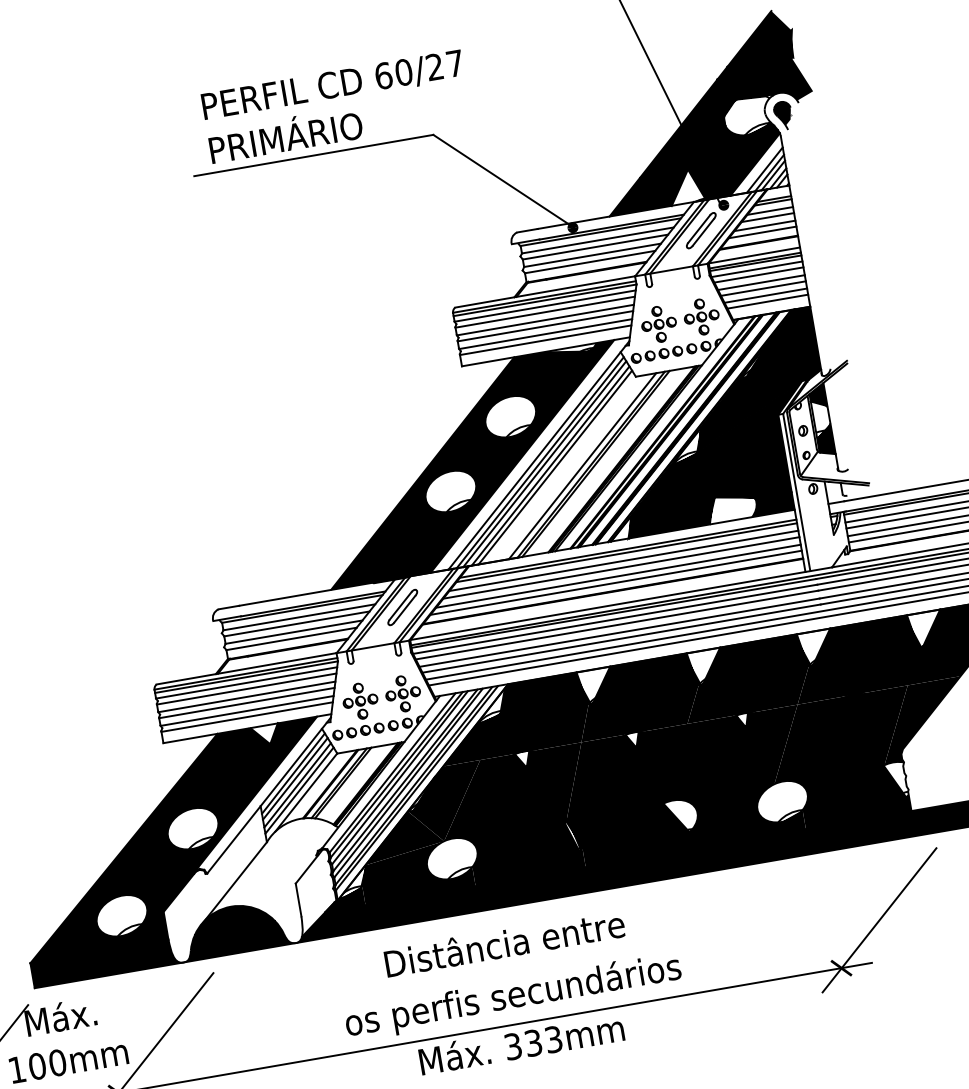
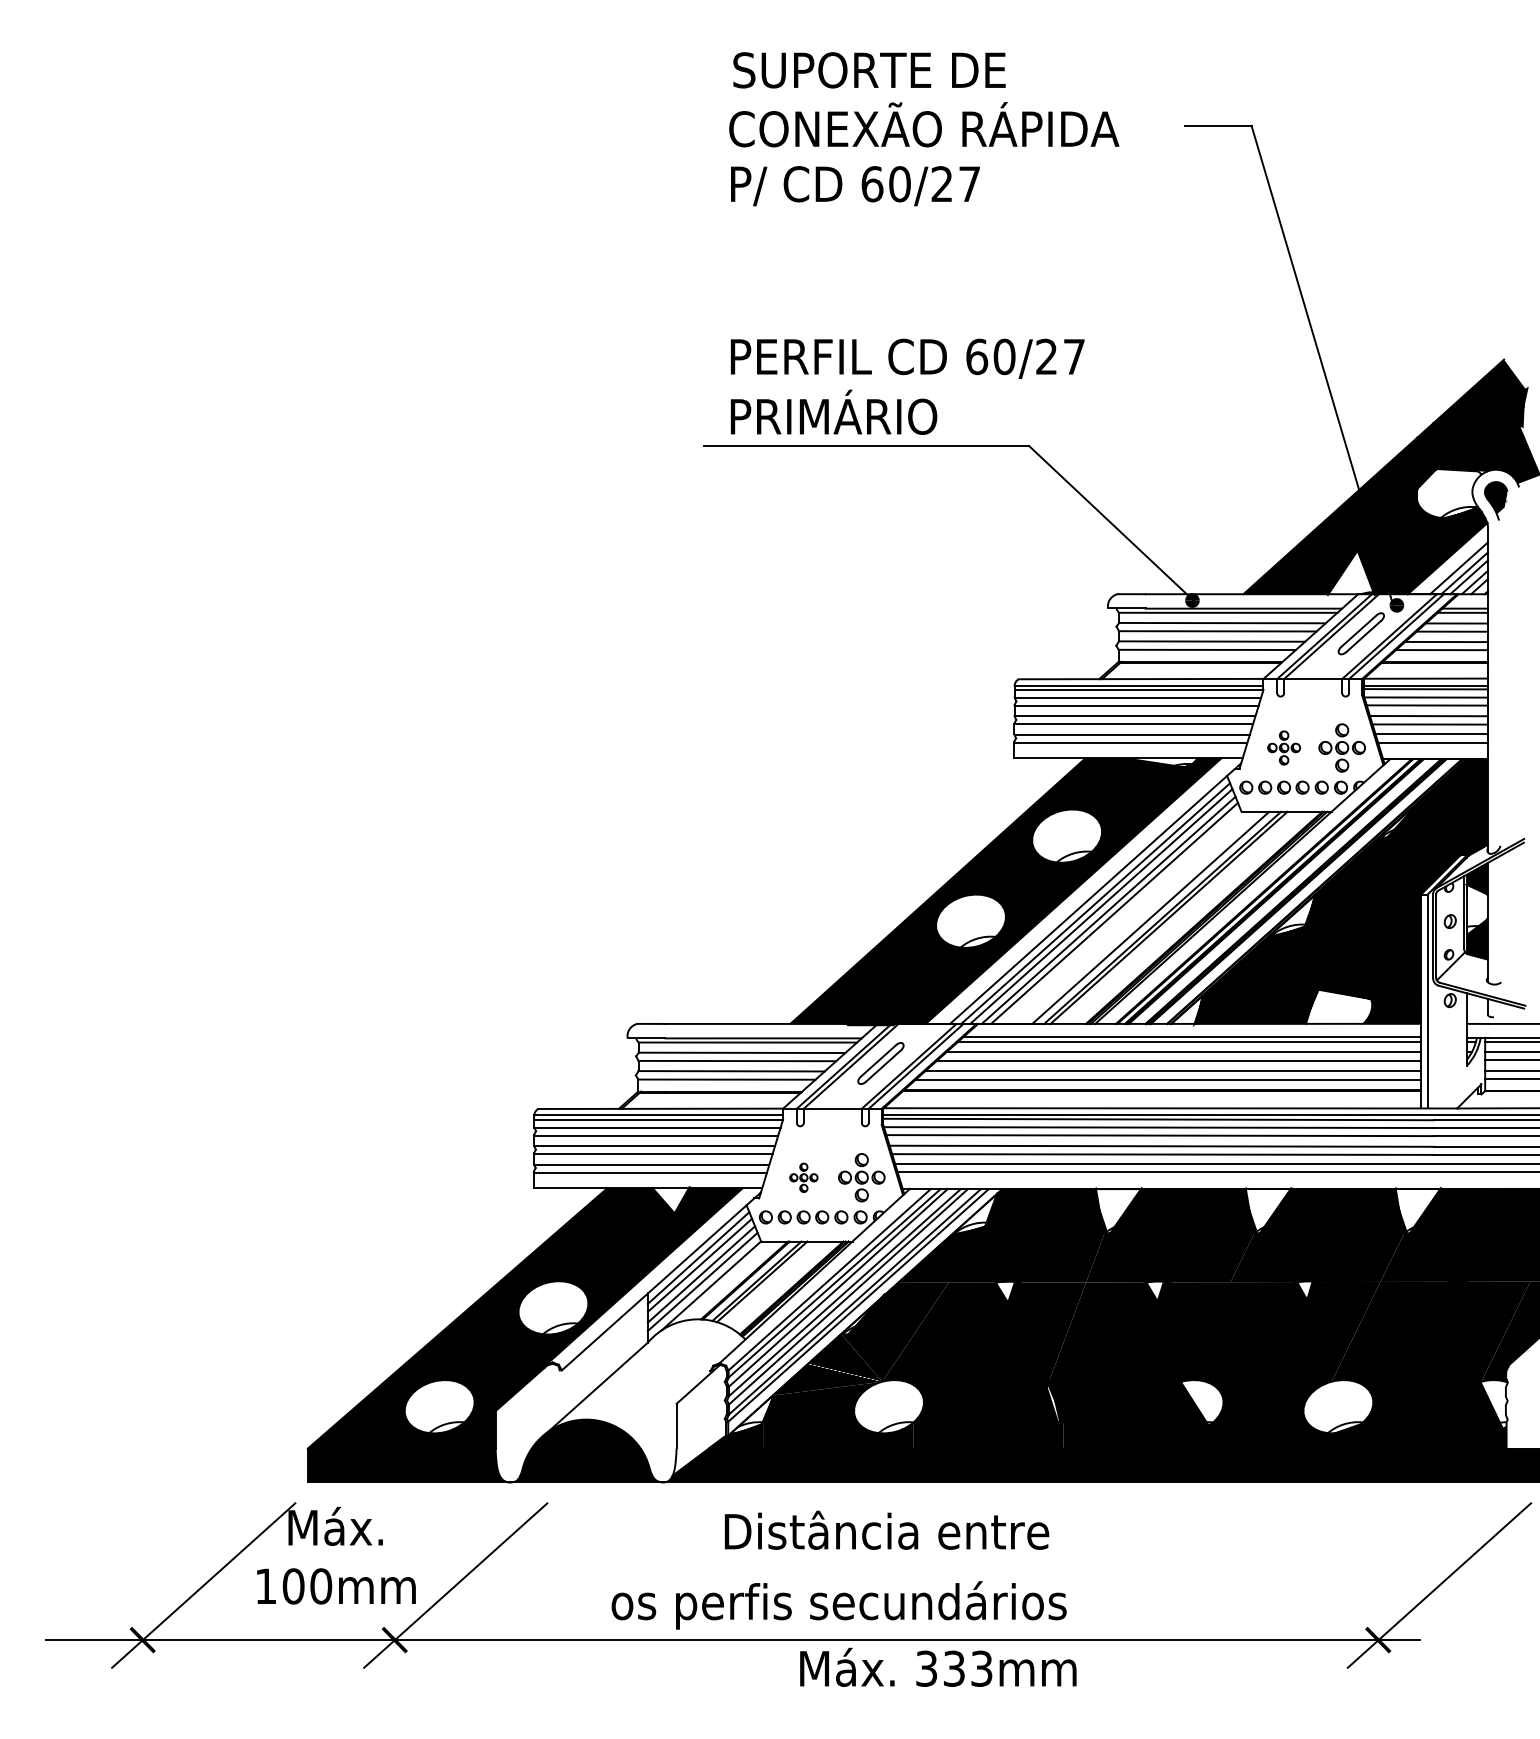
part: (658, 324) -> (1283, 747), size x0.7
part: (360, 701) -> (803, 1177), size x0.6
text: (504, 942) -> (886, 1529), moved
text: (512, 997) -> (838, 1605), moved

